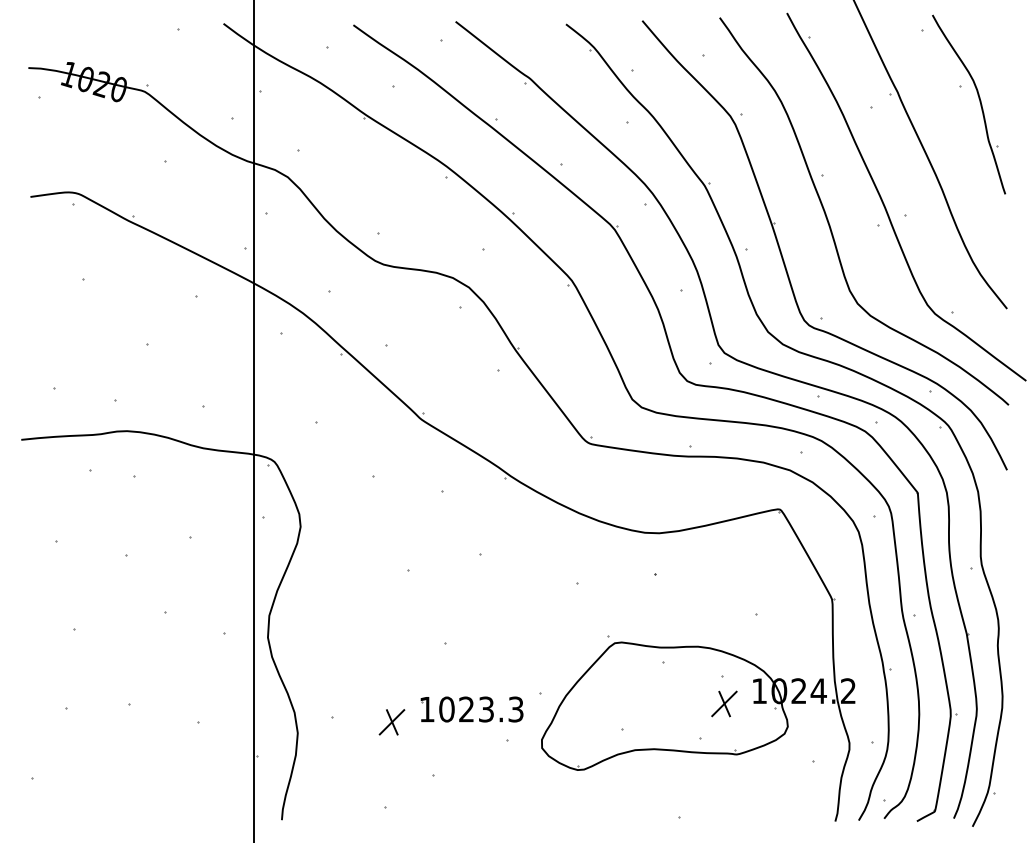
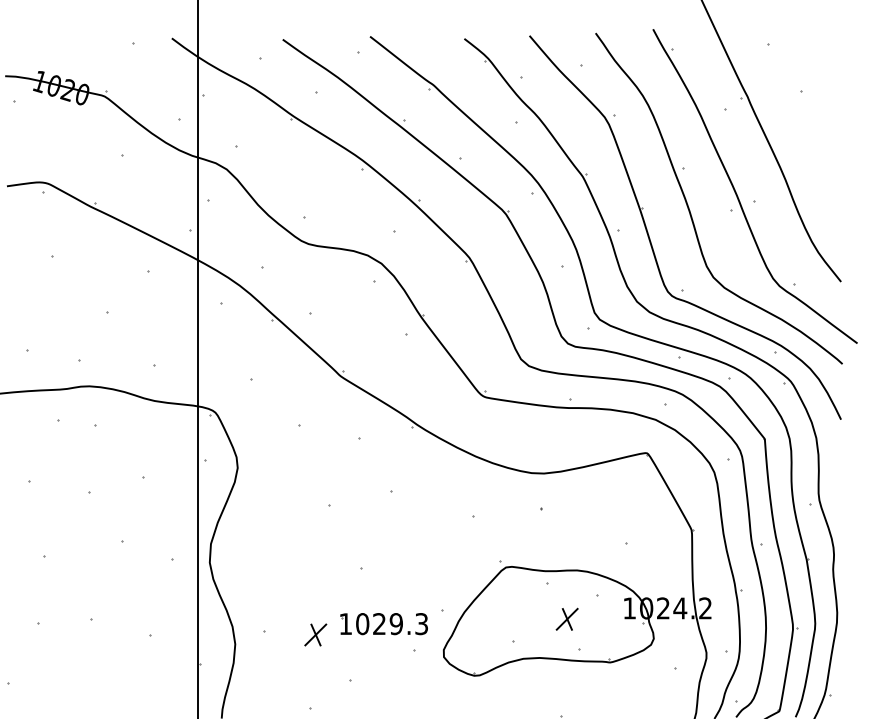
part: (979, 102) -> (817, 105), removed
part: (724, 703) -> (567, 618), moved
text: (486, 709) -> (396, 624), 1023.3 -> 1029.3

